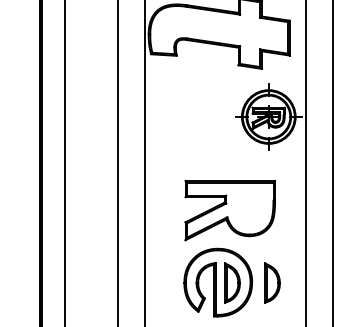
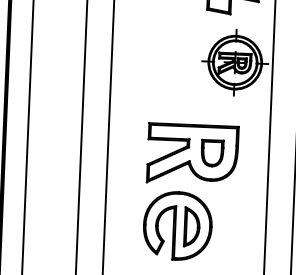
part: (249, 208) -> (212, 153), added
part: (272, 282) -> (232, 228), removed

